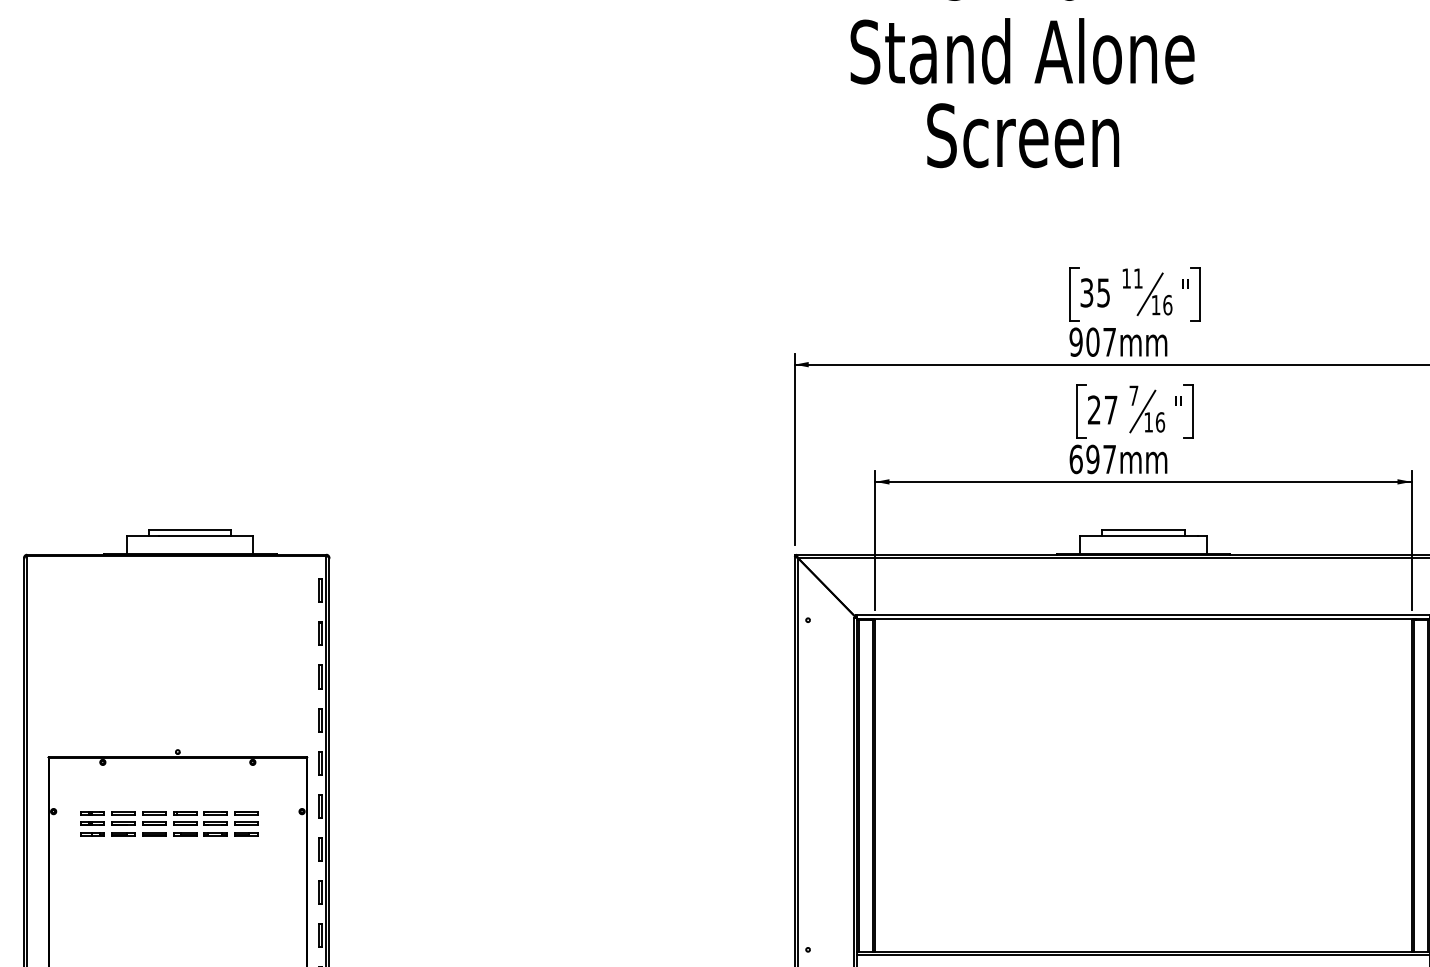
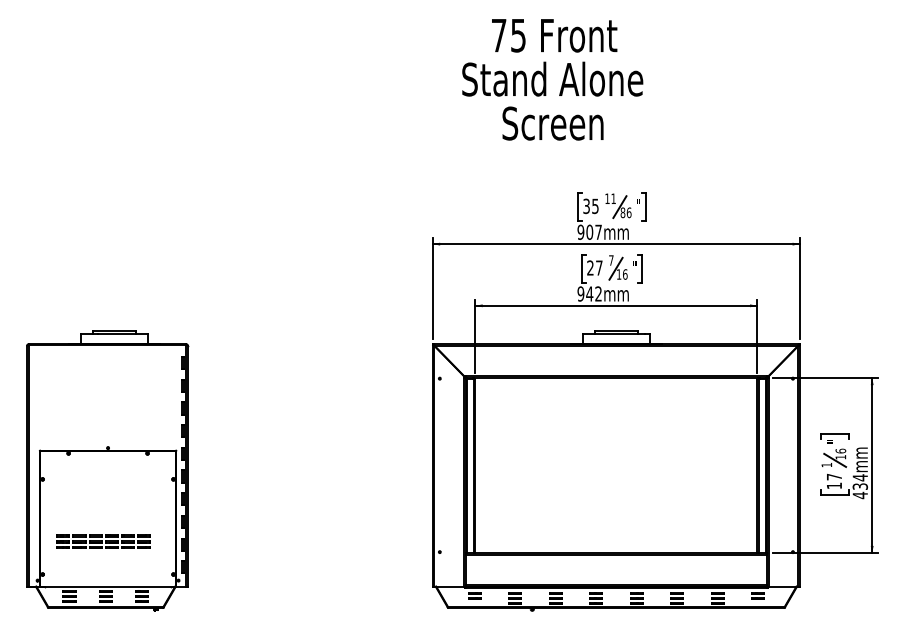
text: (1155, 304) -> (622, 212), 16 -> 86
text: (1092, 458) -> (589, 293), 697mm -> 942mm
part: (169, 823) -> (103, 541), moved

